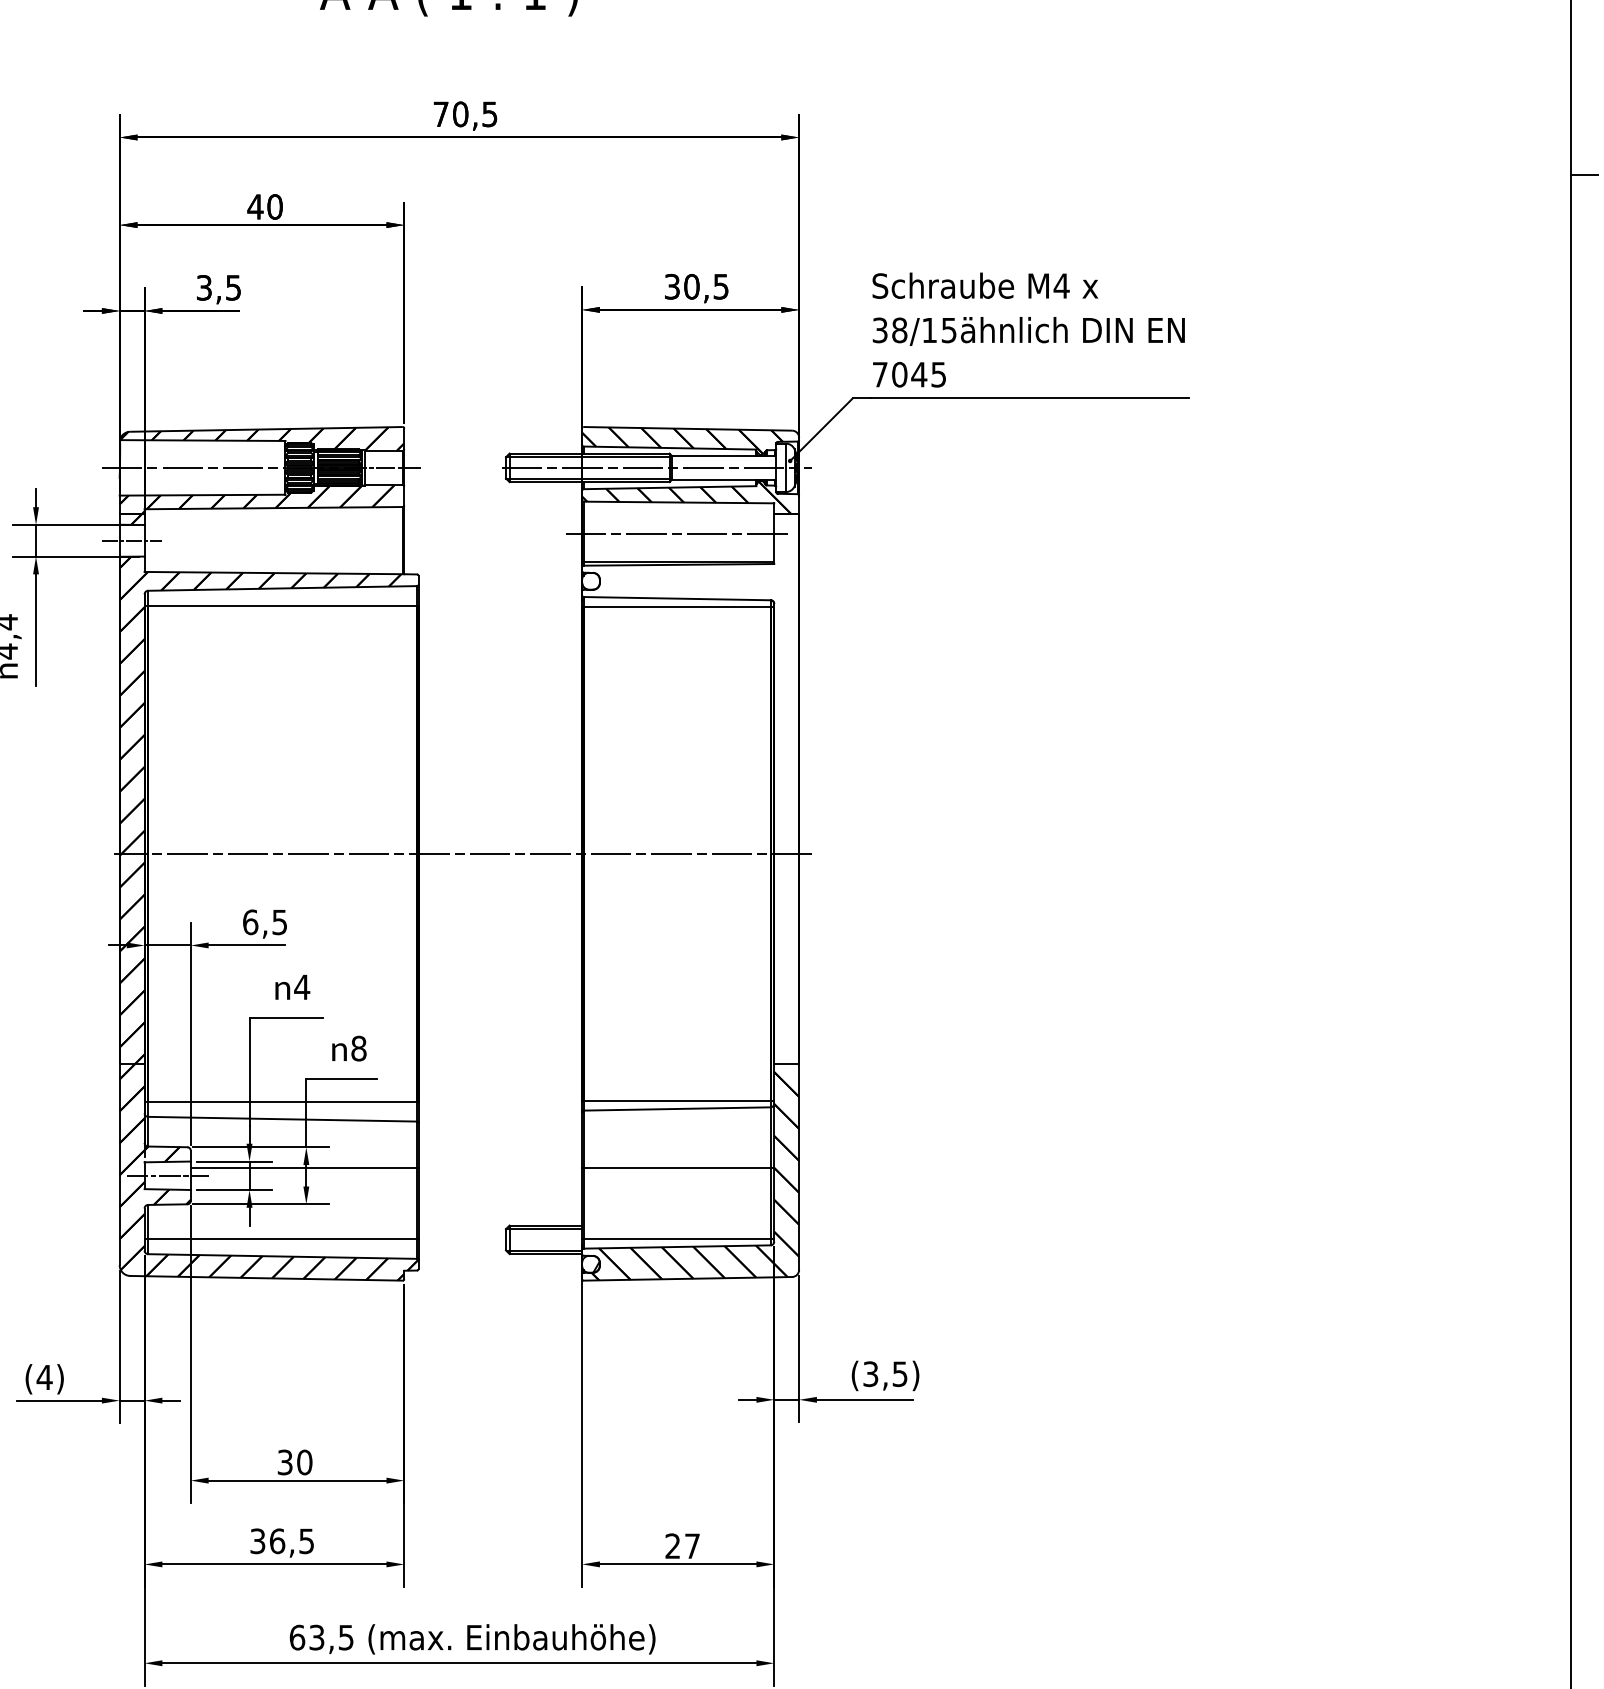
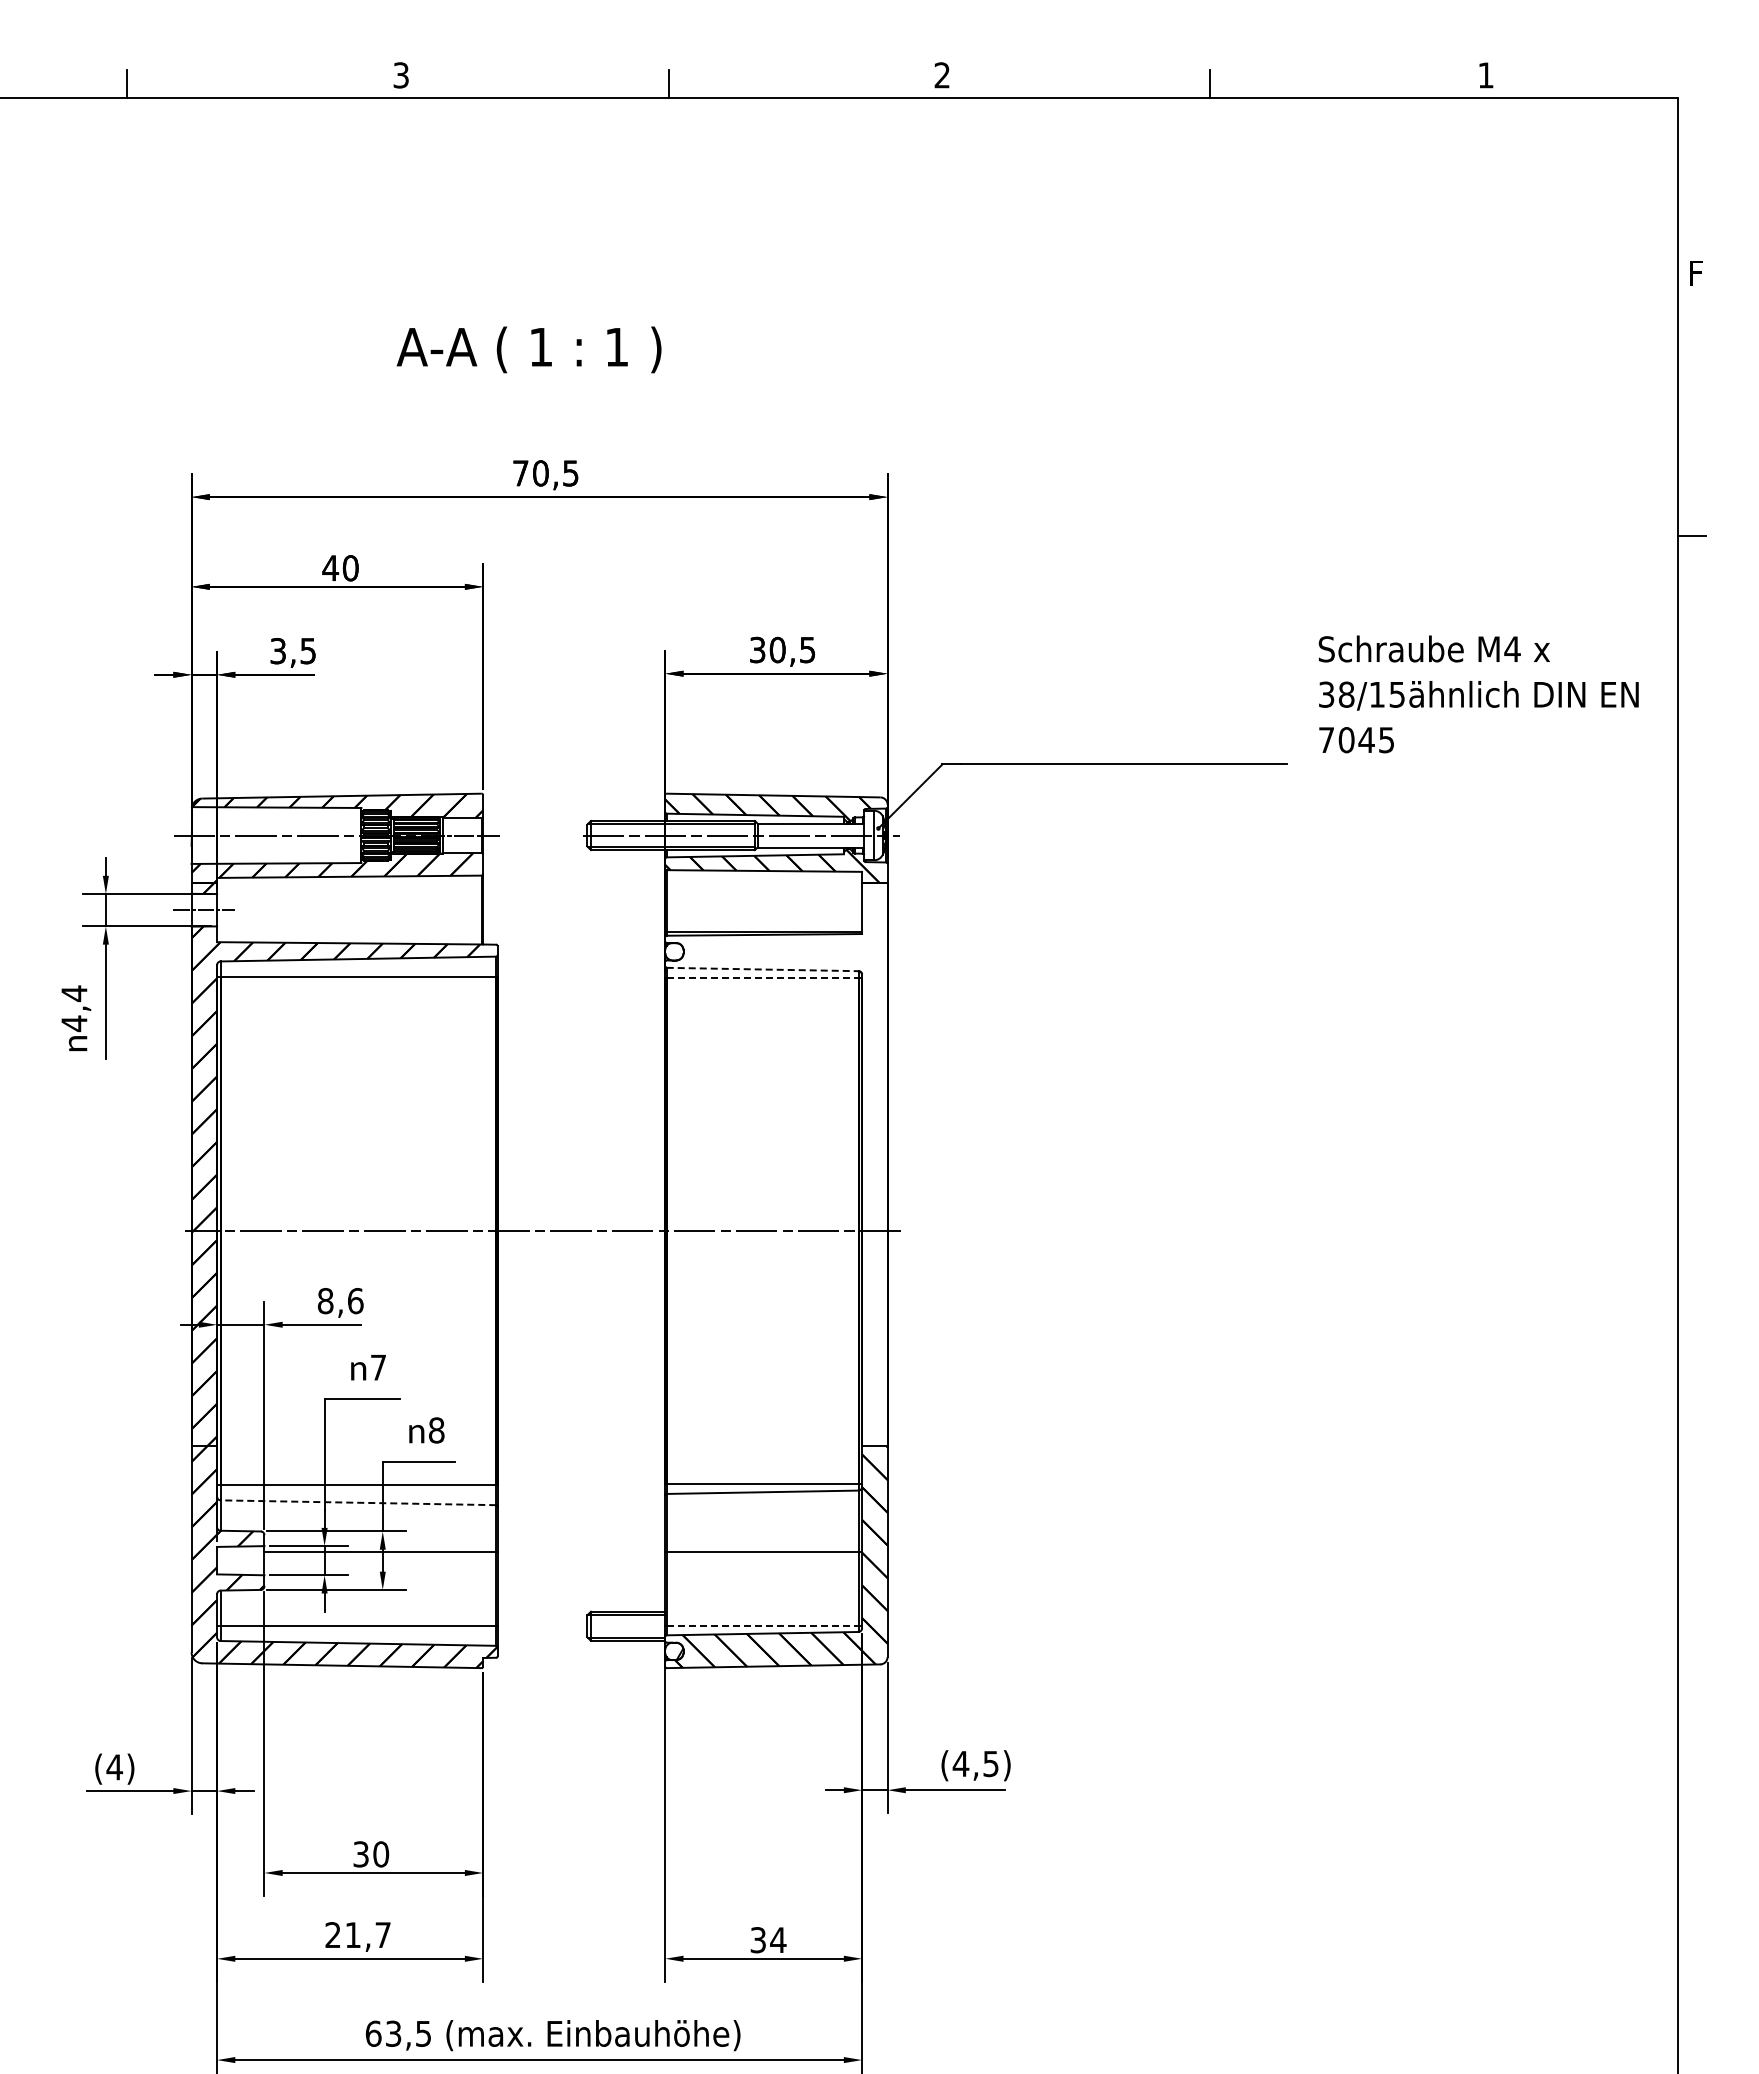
text: (1028, 330) -> (1478, 694), moved
line: (678, 533) -> (764, 902), removed
line: (677, 598) -> (762, 969), solid -> dashed
line: (677, 606) -> (762, 977), solid -> dashed
text: (265, 922) -> (340, 1301), 6,5 -> 8,6
text: (302, 987) -> (378, 1367), 4 -> 7
line: (282, 1118) -> (358, 1502), solid -> dashed
line: (167, 1175) -> (240, 1560), removed
line: (677, 1239) -> (762, 1625), solid -> dashed
text: (870, 1373) -> (960, 1763), (3,5) -> (4,5)
text: (281, 1541) -> (357, 1935), 36,5 -> 21,7
text: (682, 1546) -> (768, 1940), 27 -> 34

